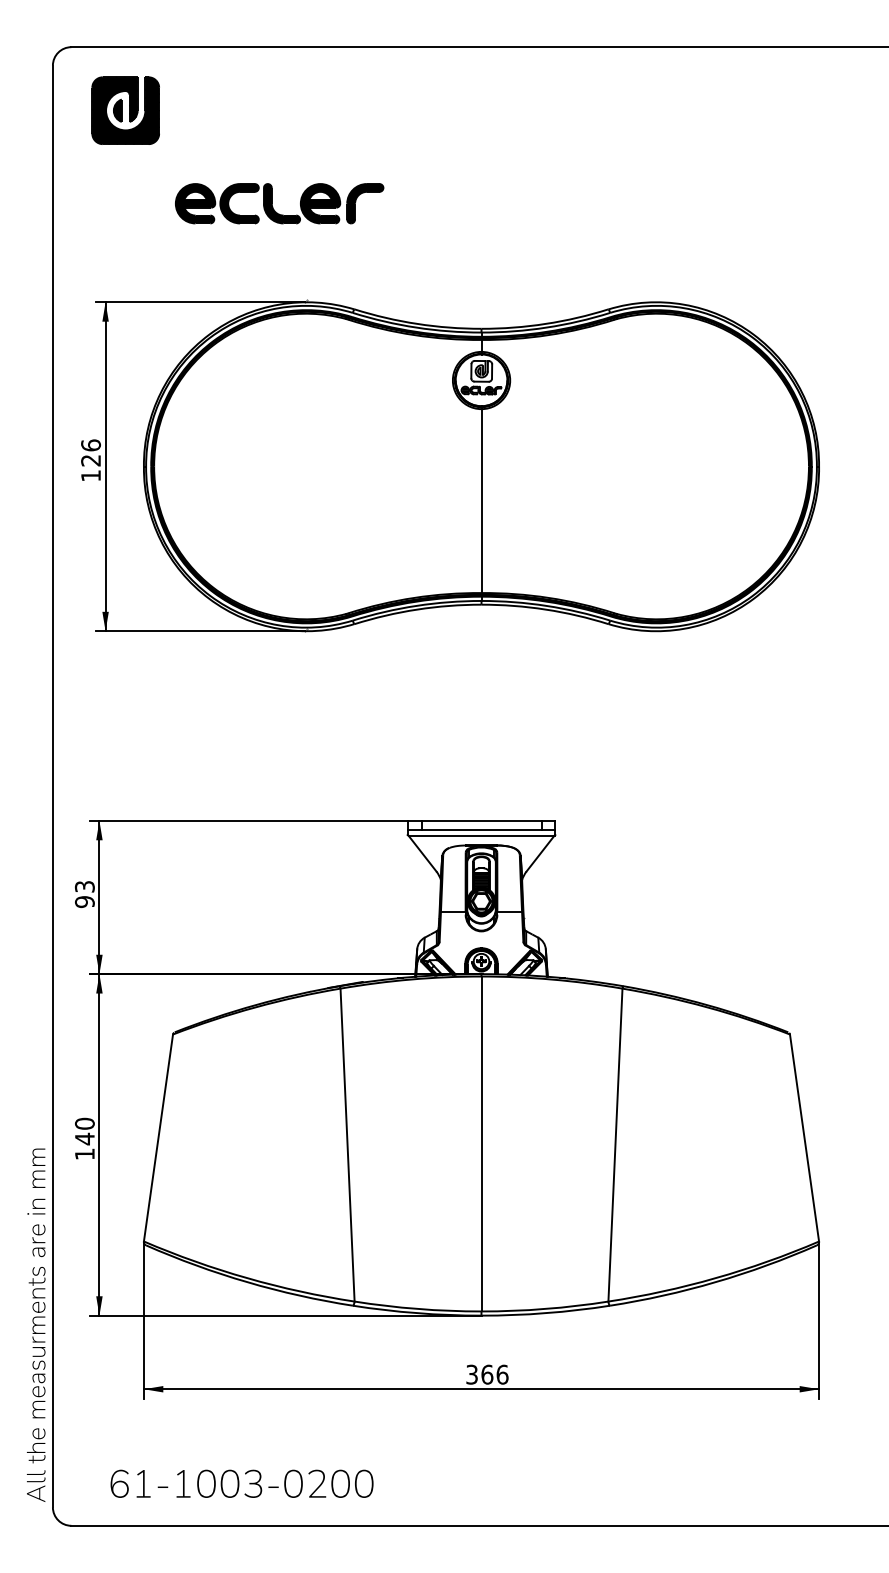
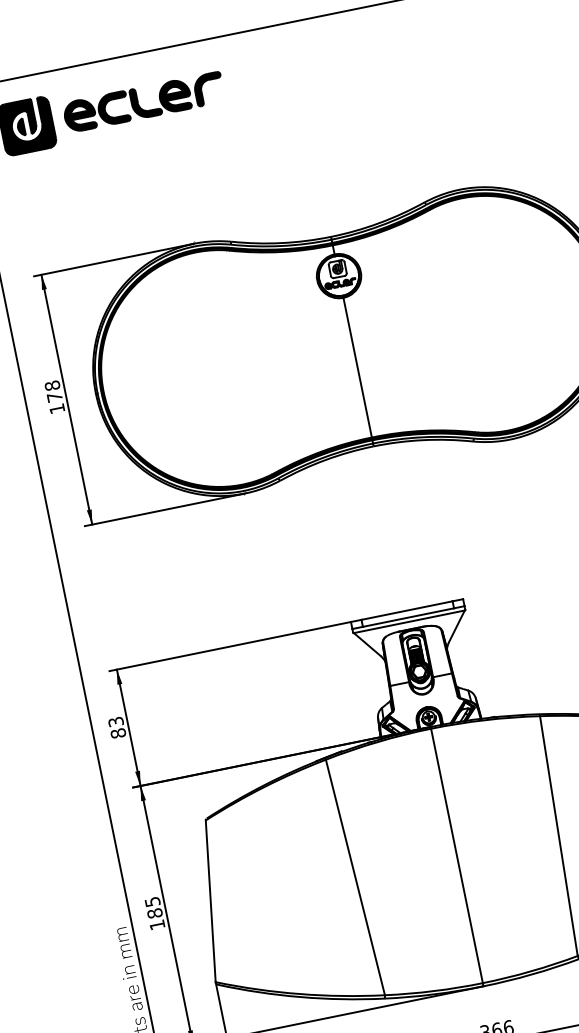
part: (272, 203) -> (138, 103), moved
text: (90, 452) -> (53, 391), 126 -> 178
text: (84, 902) -> (118, 733), 93 -> 83
text: (84, 1131) -> (153, 907), 140 -> 185

